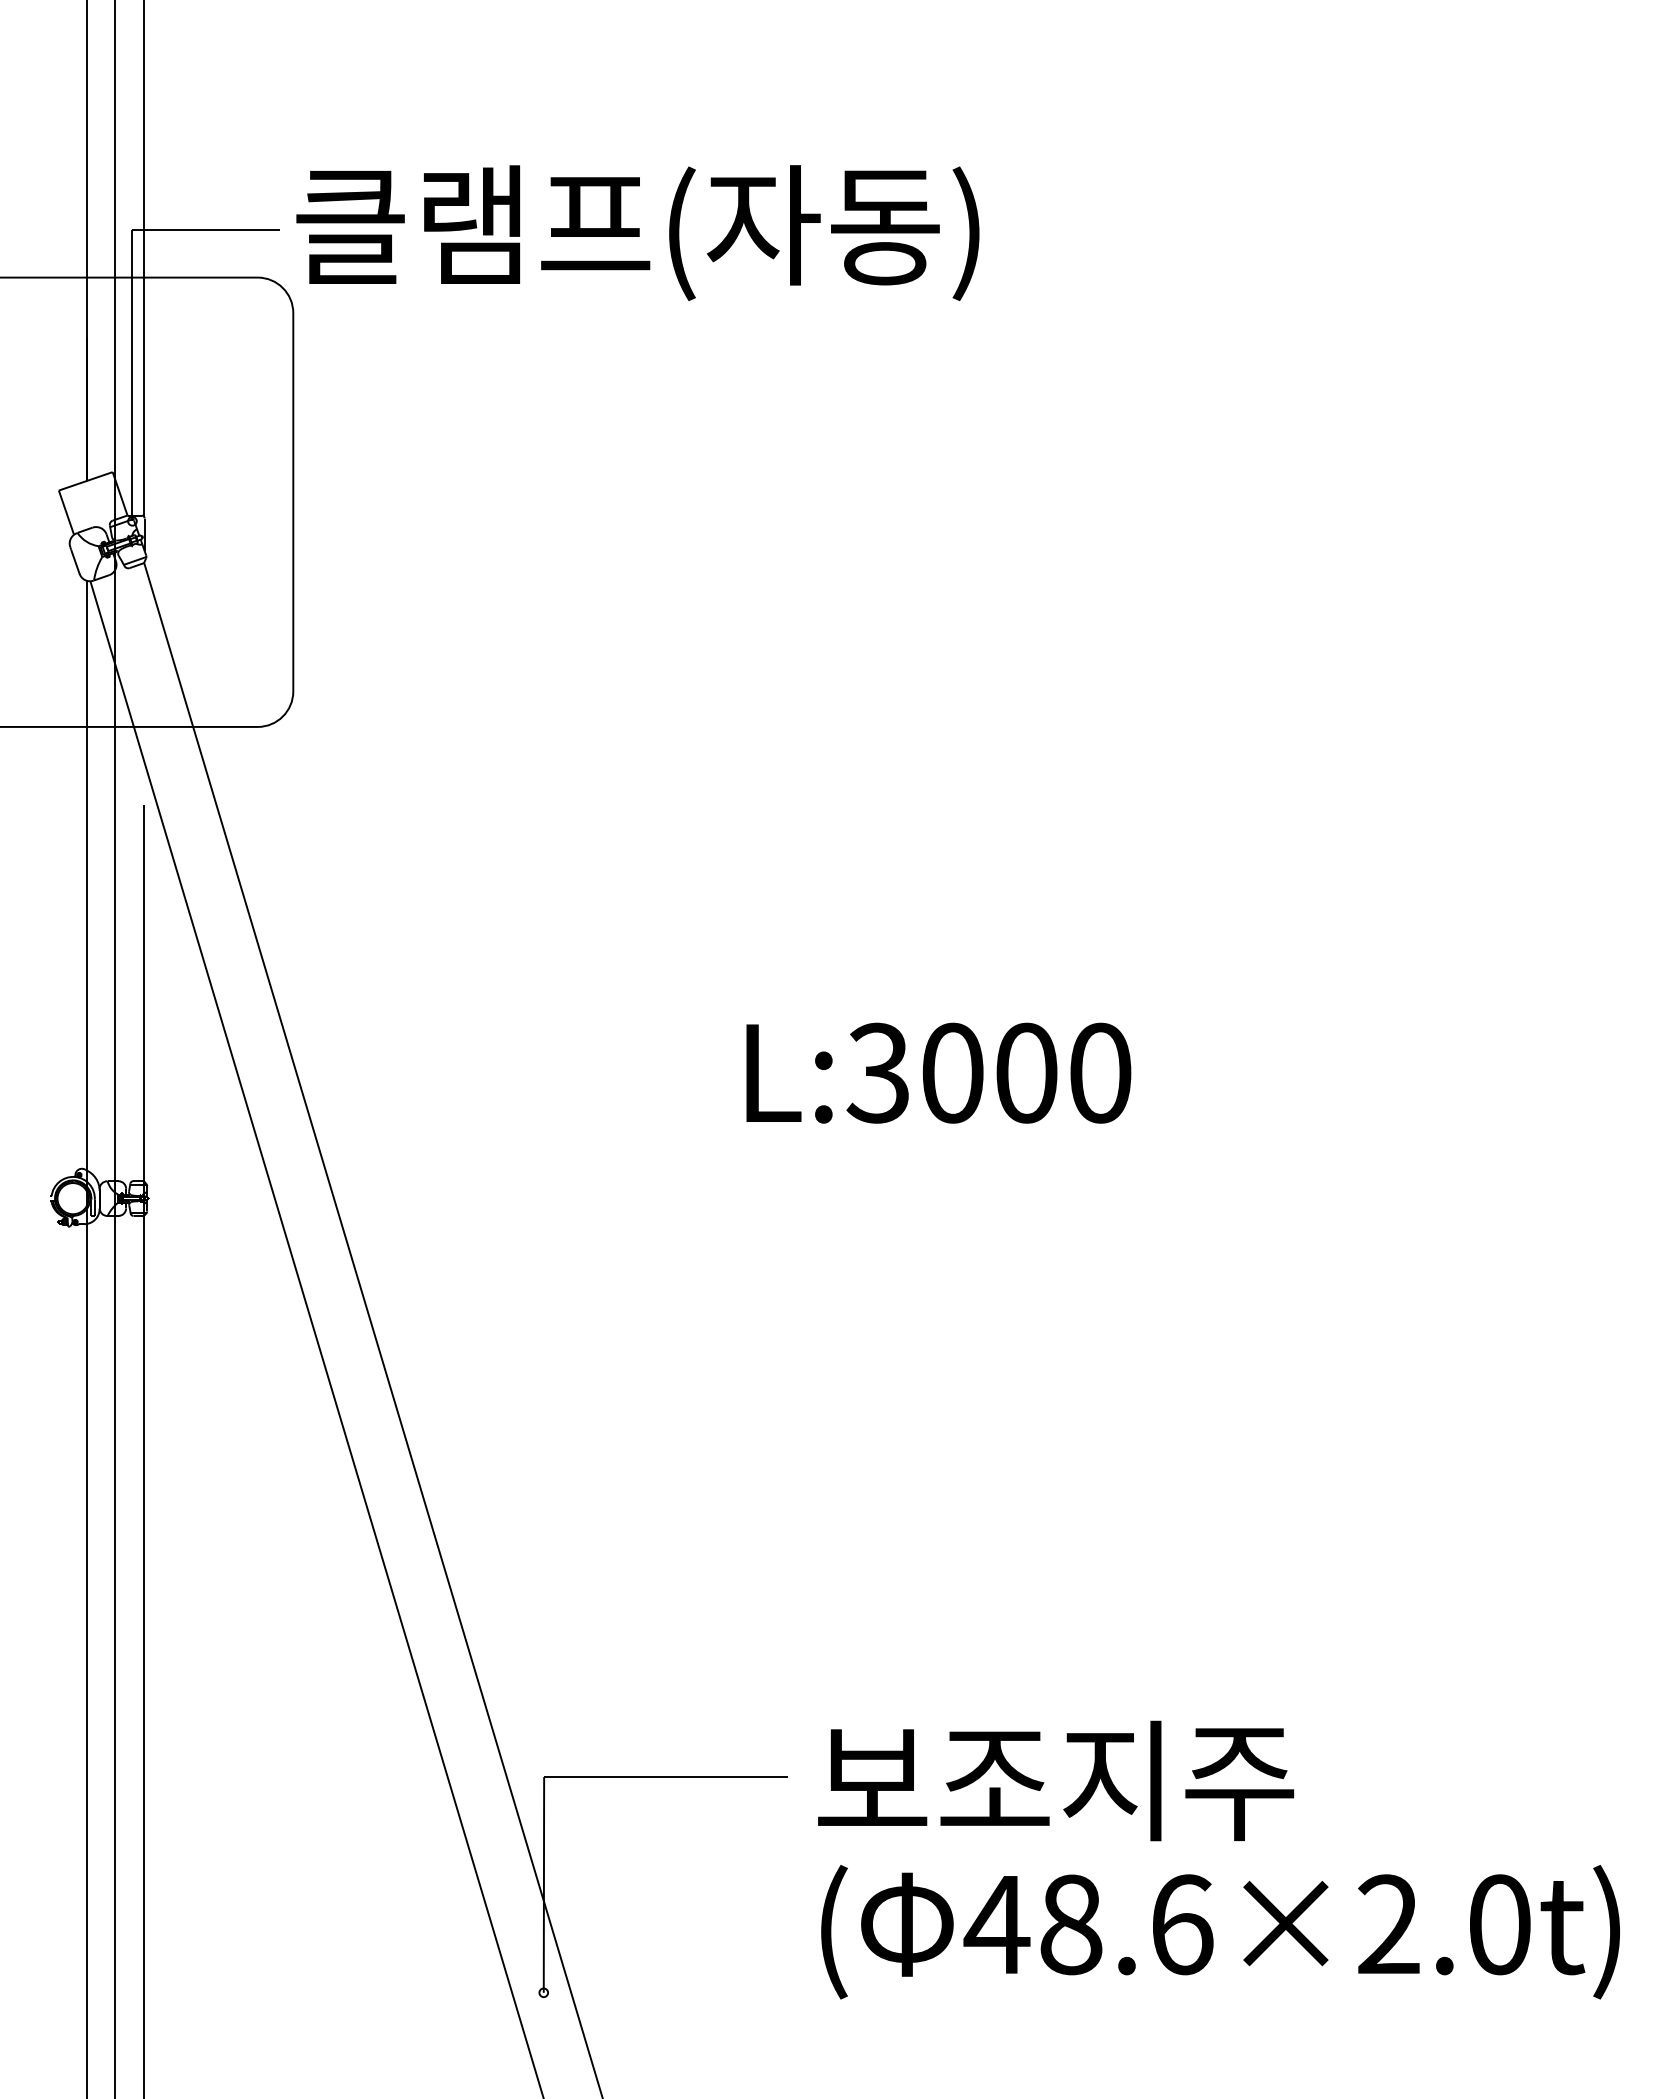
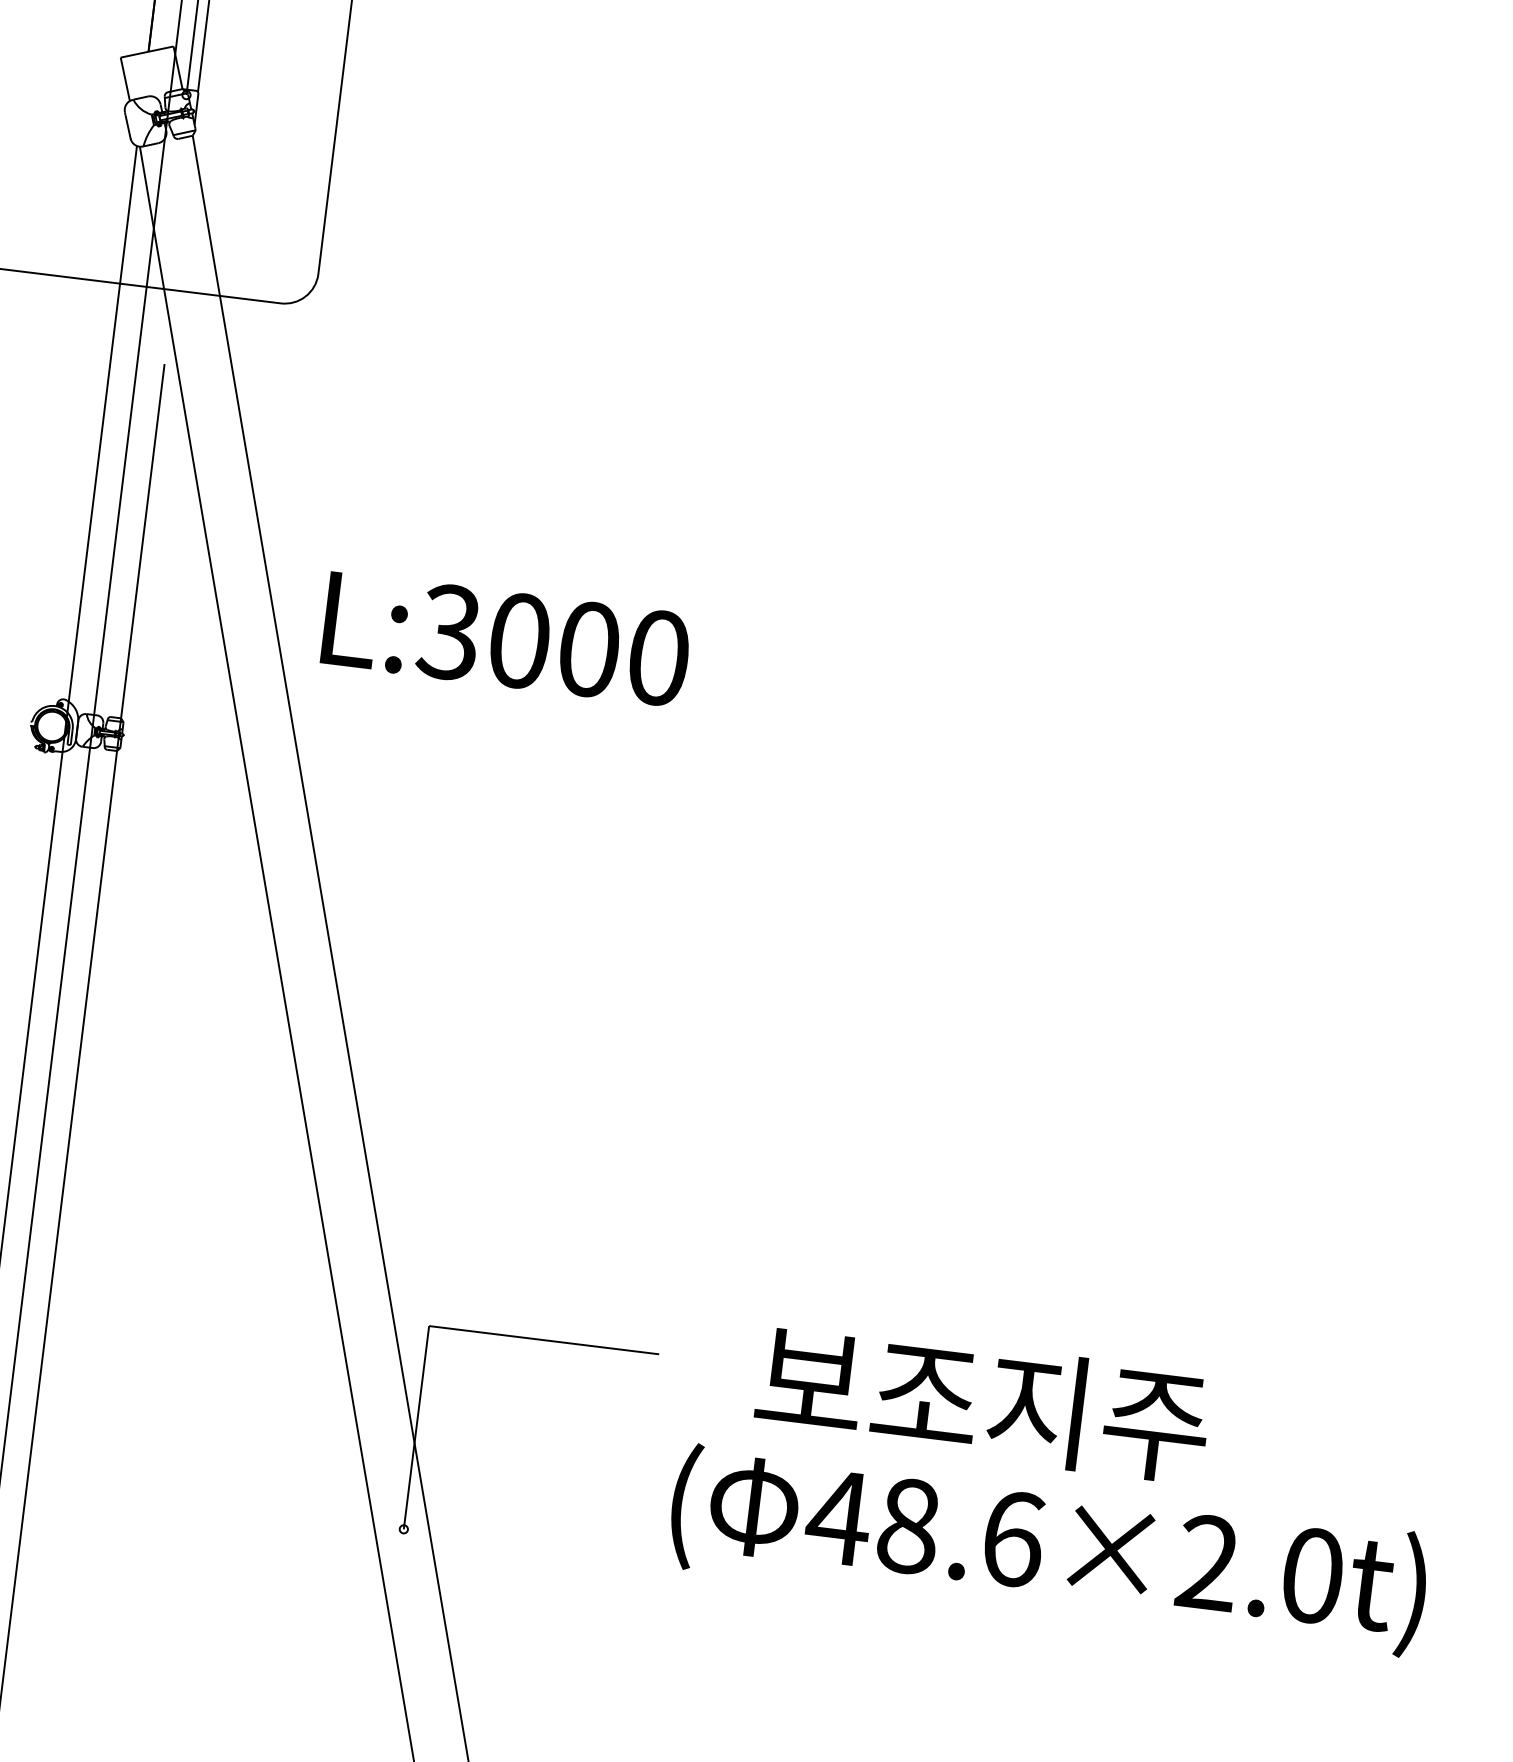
text: (938, 1072) -> (506, 638), moved
text: (1056, 1780) -> (983, 1402), moved

